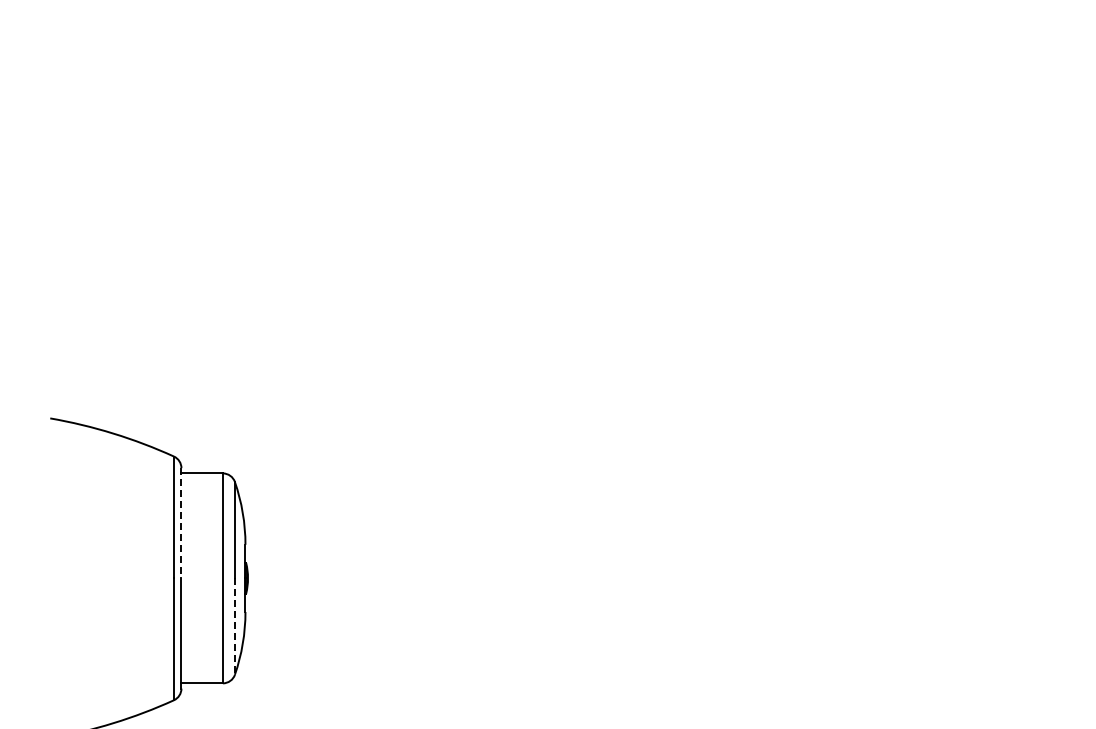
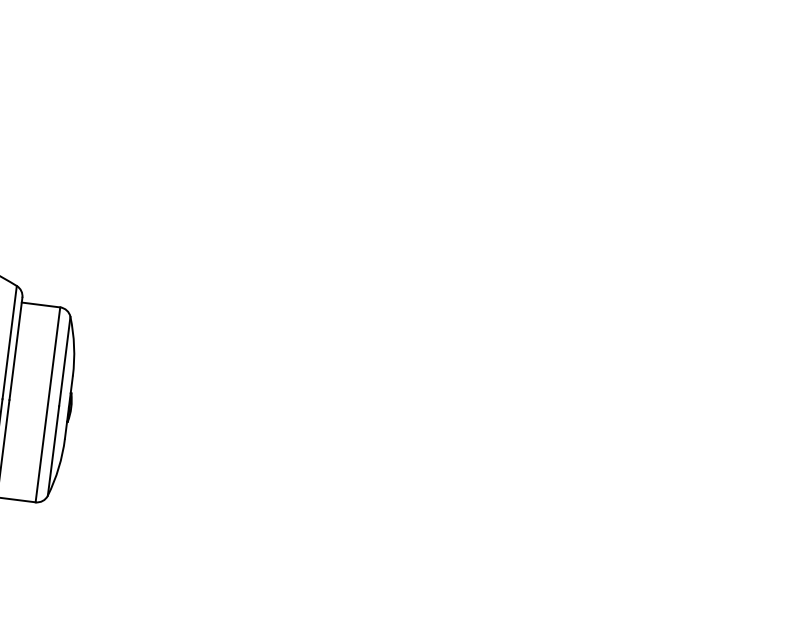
line: (181, 523) -> (15, 349), dashed -> solid
line: (234, 627) -> (52, 451), dashed -> solid

